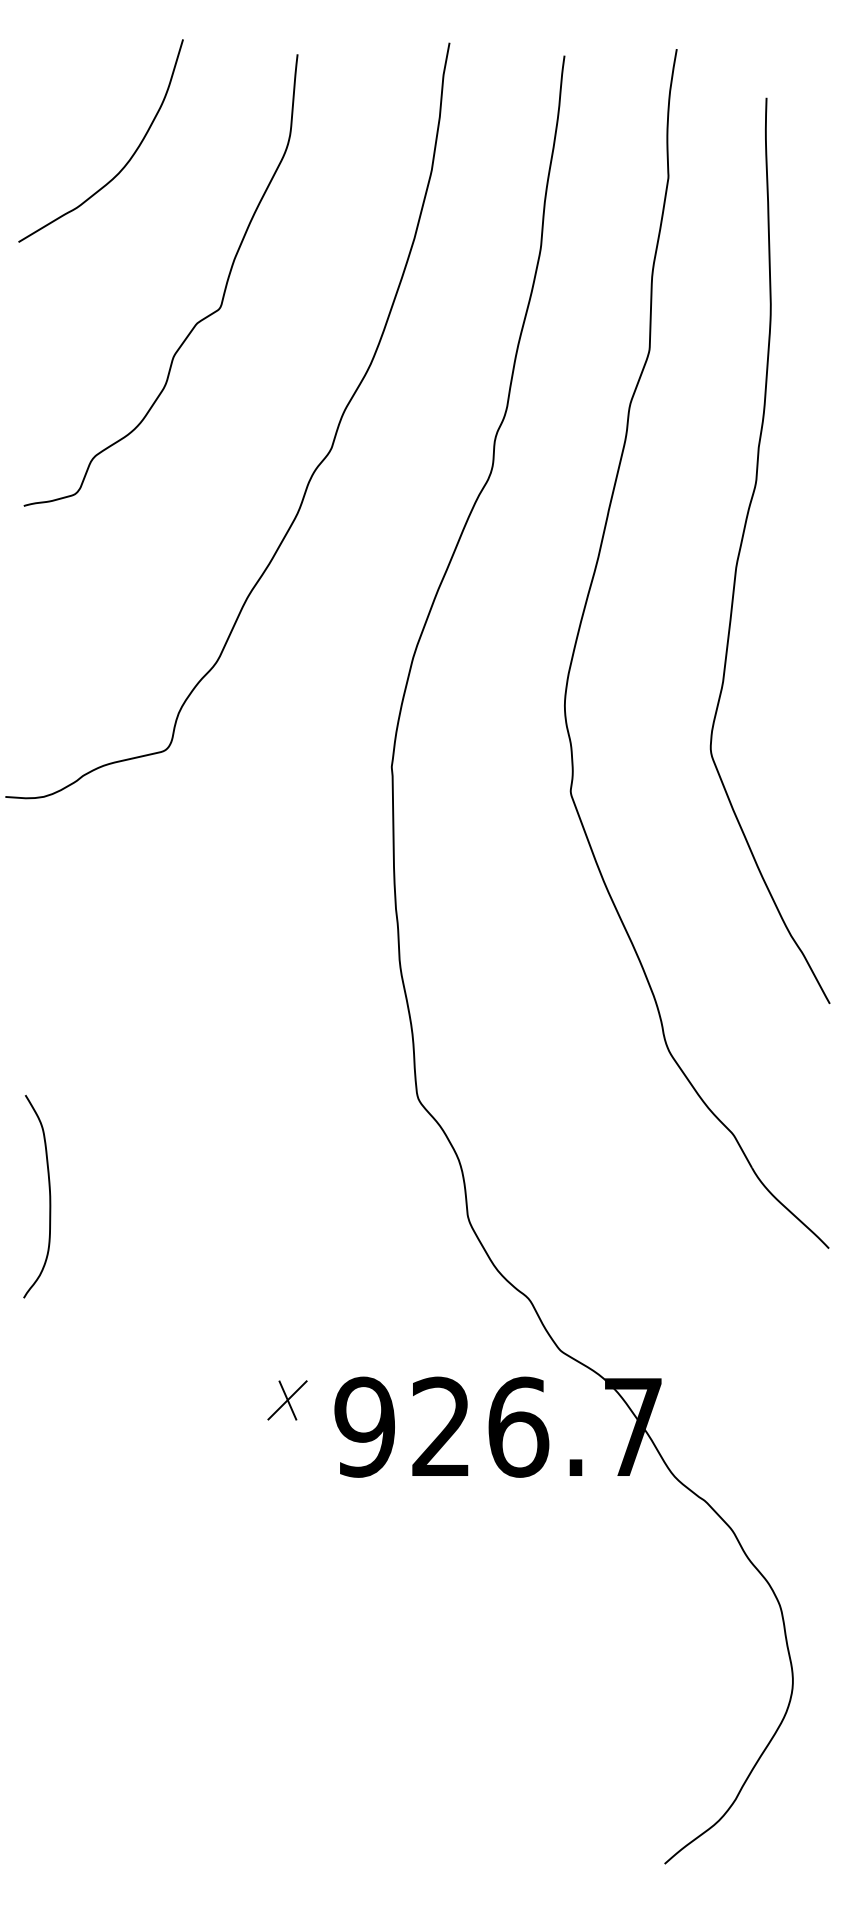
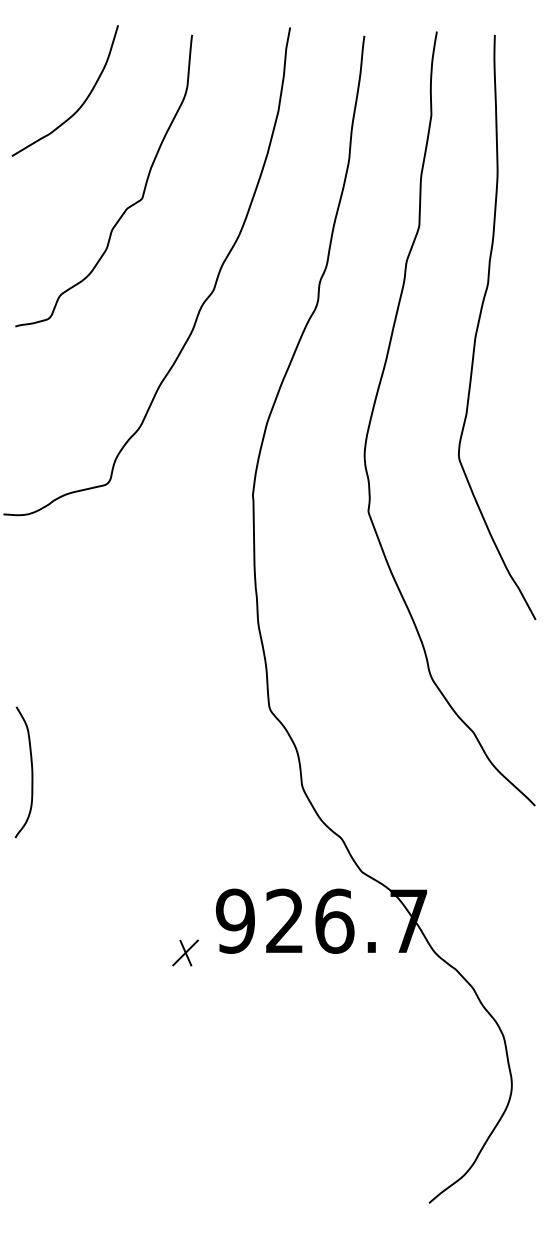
curve: (742, 546) -> (479, 324), moved
part: (287, 1399) -> (185, 952), moved

